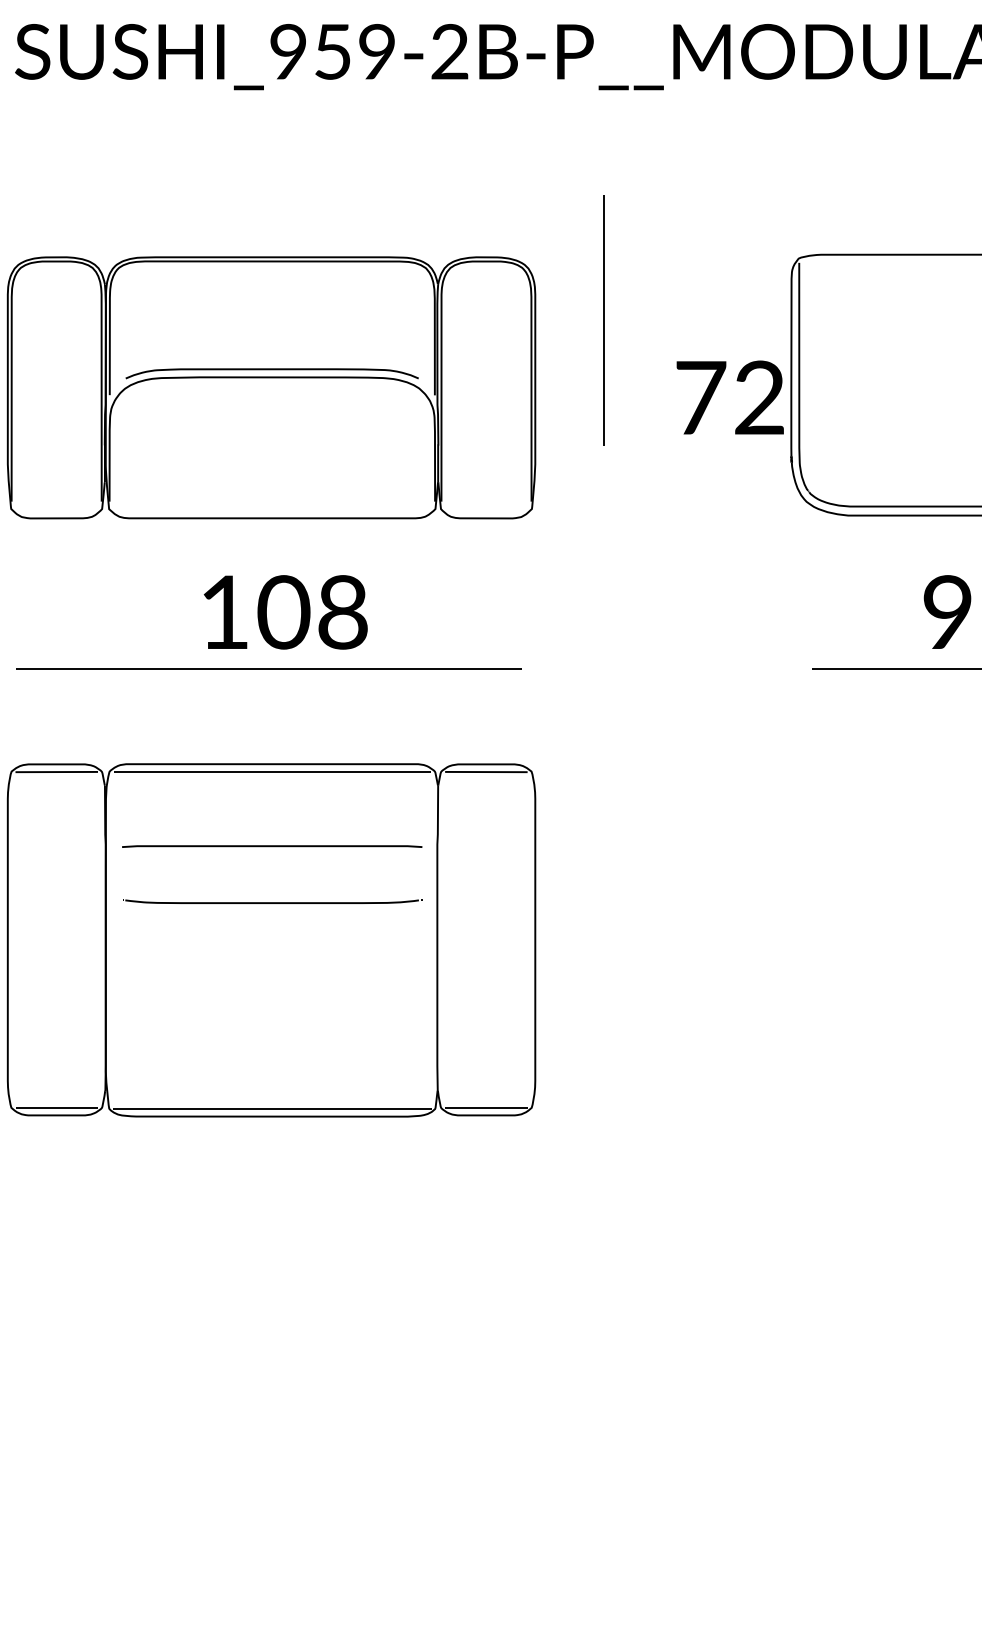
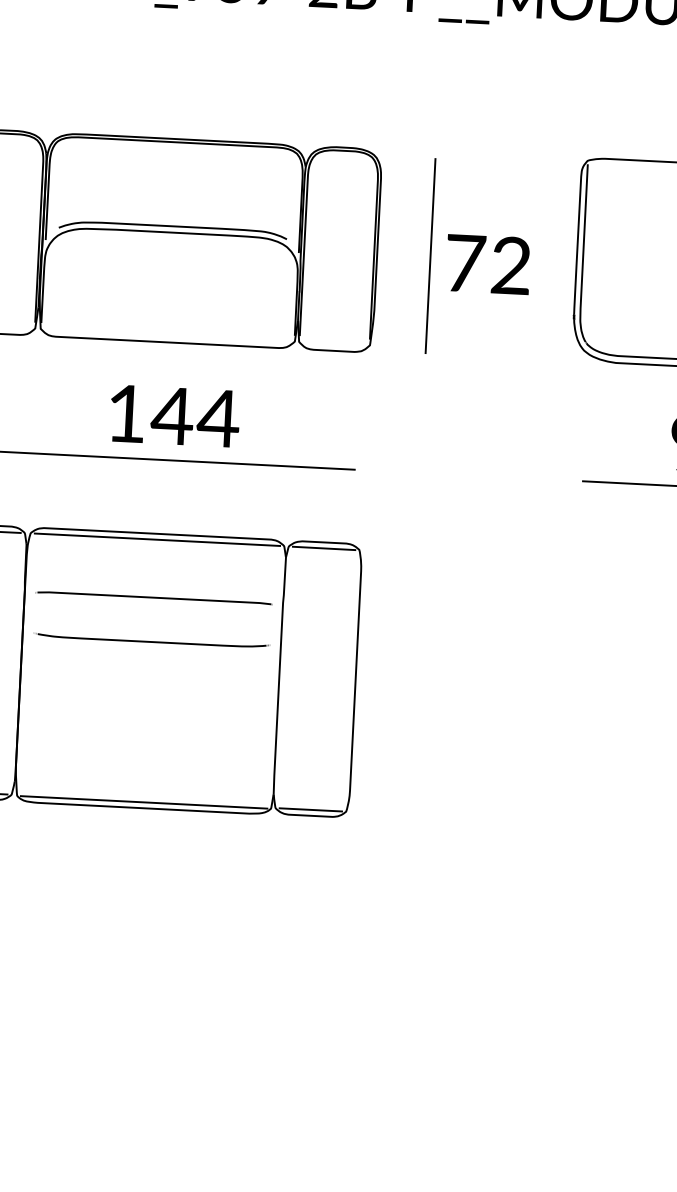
line: (603, 320) -> (430, 255), moved
text: (729, 397) -> (487, 264), moved
text: (312, 612) -> (195, 417), 108 -> 144

